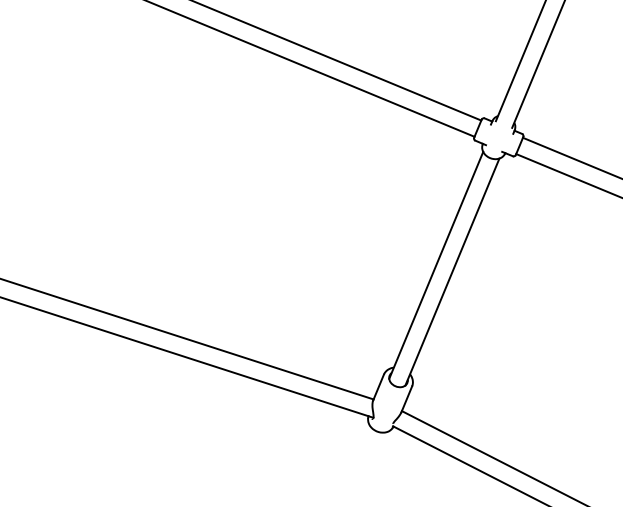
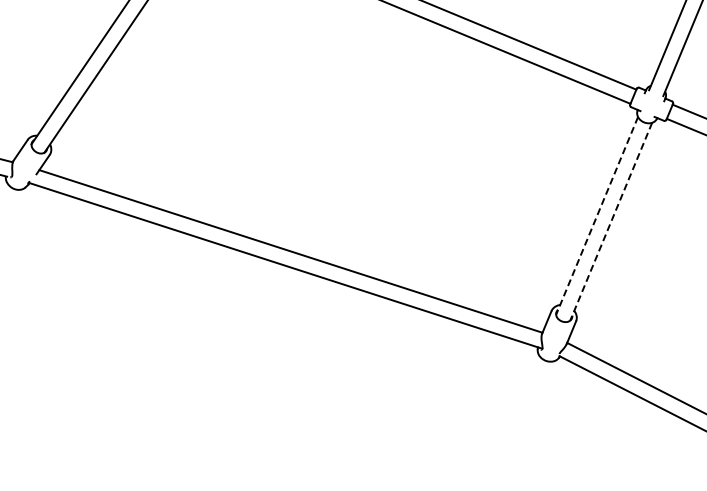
line: (435, 266) -> (596, 216), solid -> dashed
line: (452, 272) -> (611, 222), solid -> dashed

